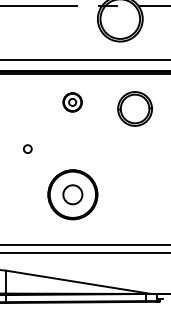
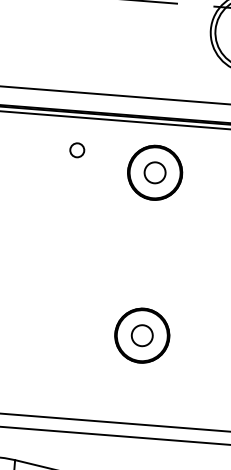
part: (72, 102) -> (154, 173), size x1.67
circle: (27, 148) -> (76, 149), moved
part: (72, 194) -> (141, 335), size x0.62

